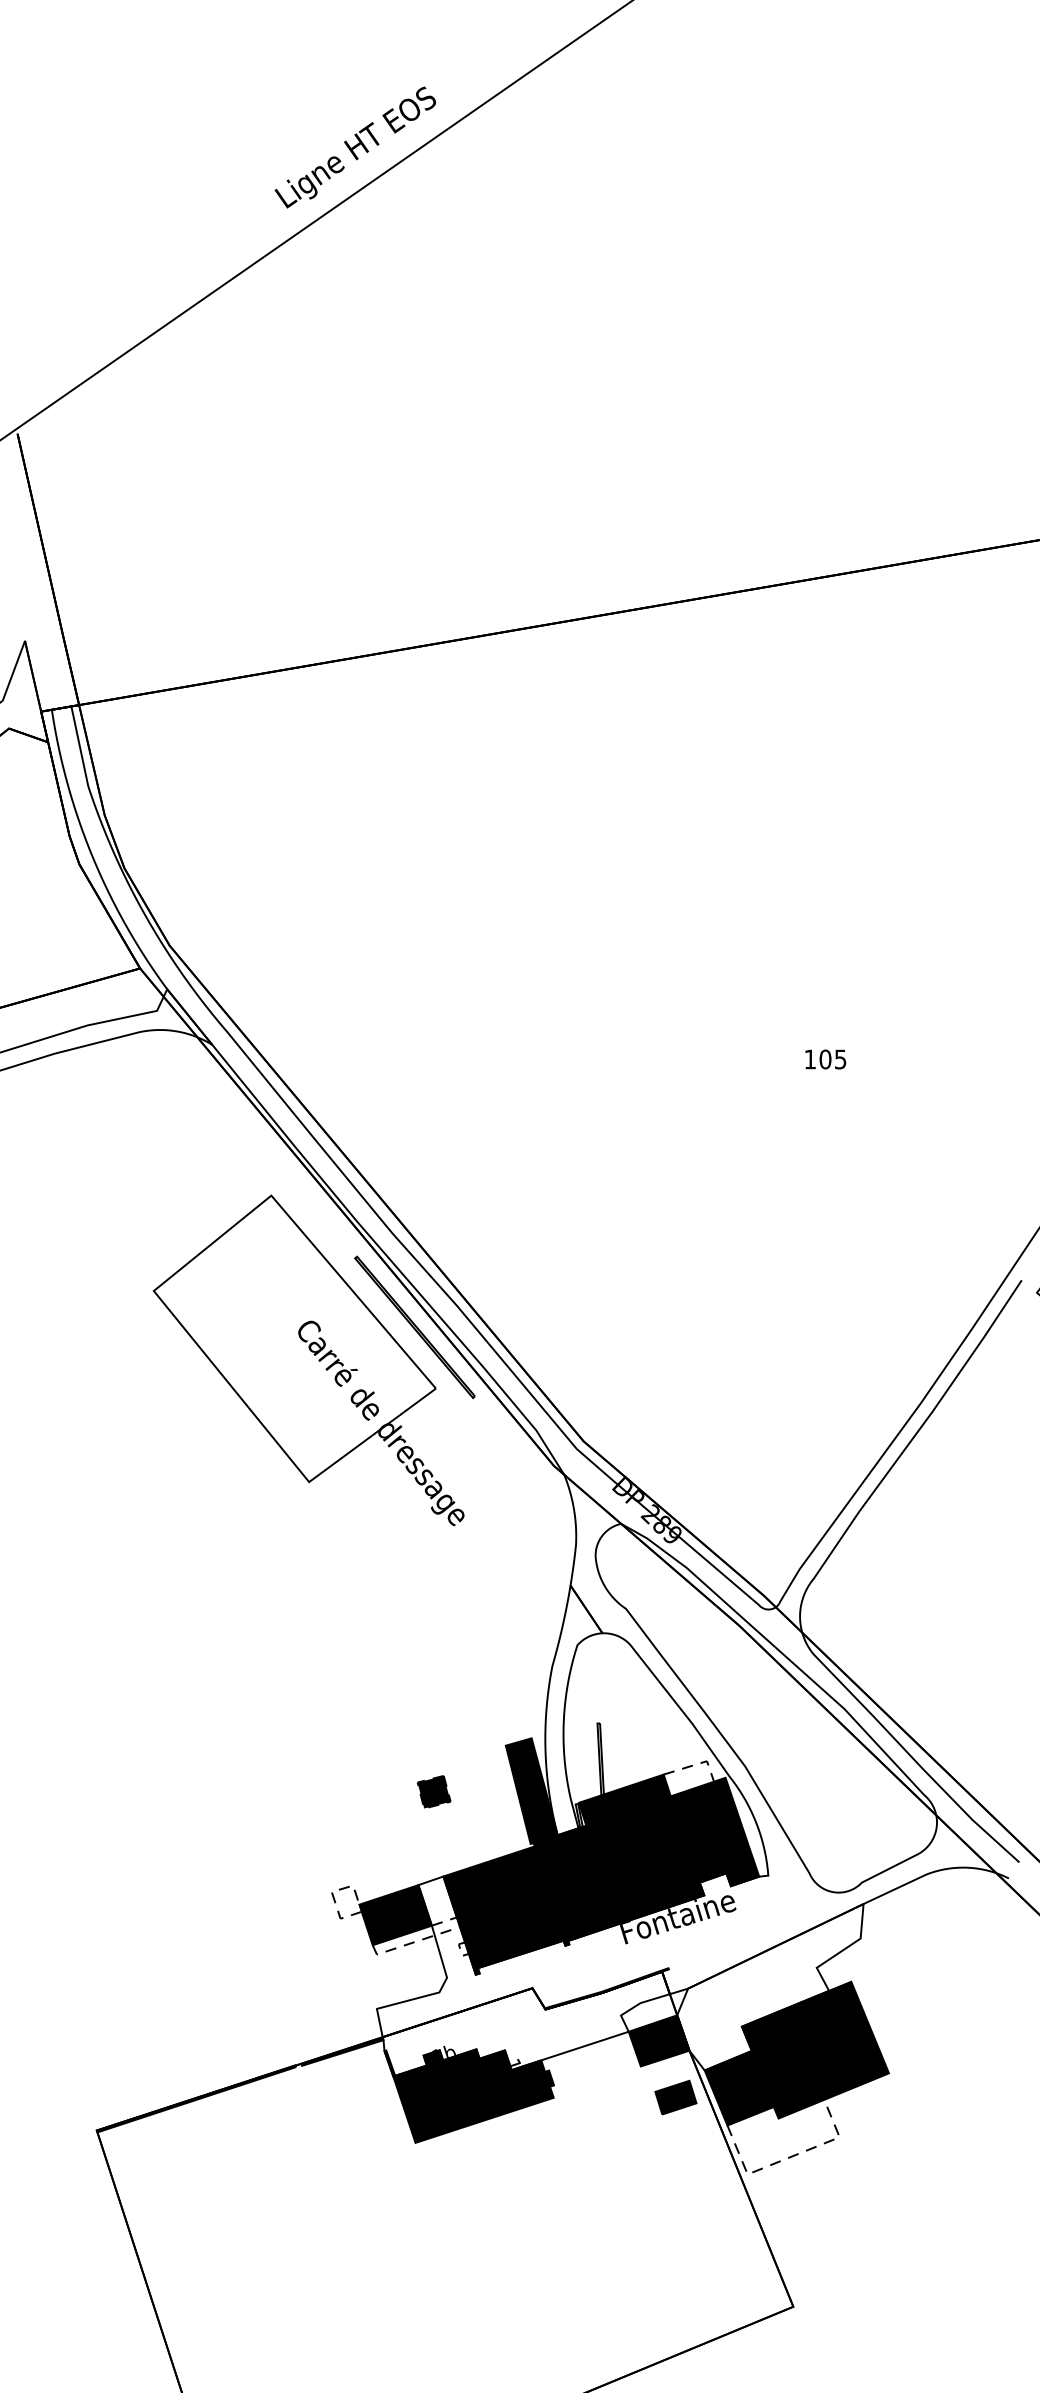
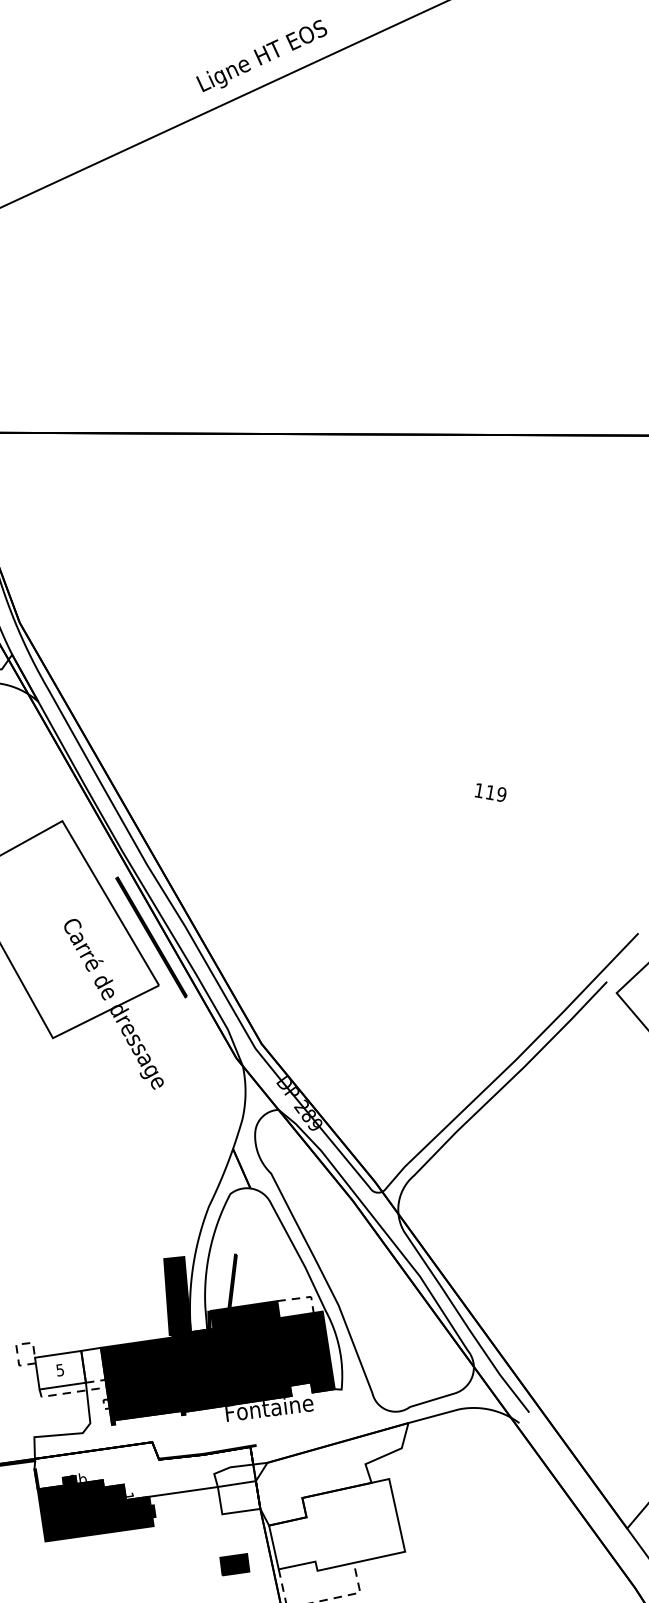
text: (832, 1059) -> (495, 793), 105 -> 119
part: (433, 1791) -> (104, 1283), removed
fill: (395, 1915) -> (60, 1370), removed
fill: (658, 2040) -> (238, 1497), removed
fill: (796, 2053) -> (339, 1524), removed
part: (675, 2097) -> (234, 1564), moved

